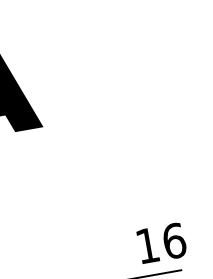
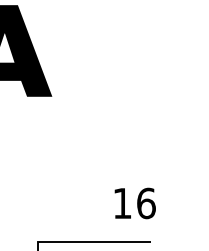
text: (161, 243) -> (134, 203), moved

